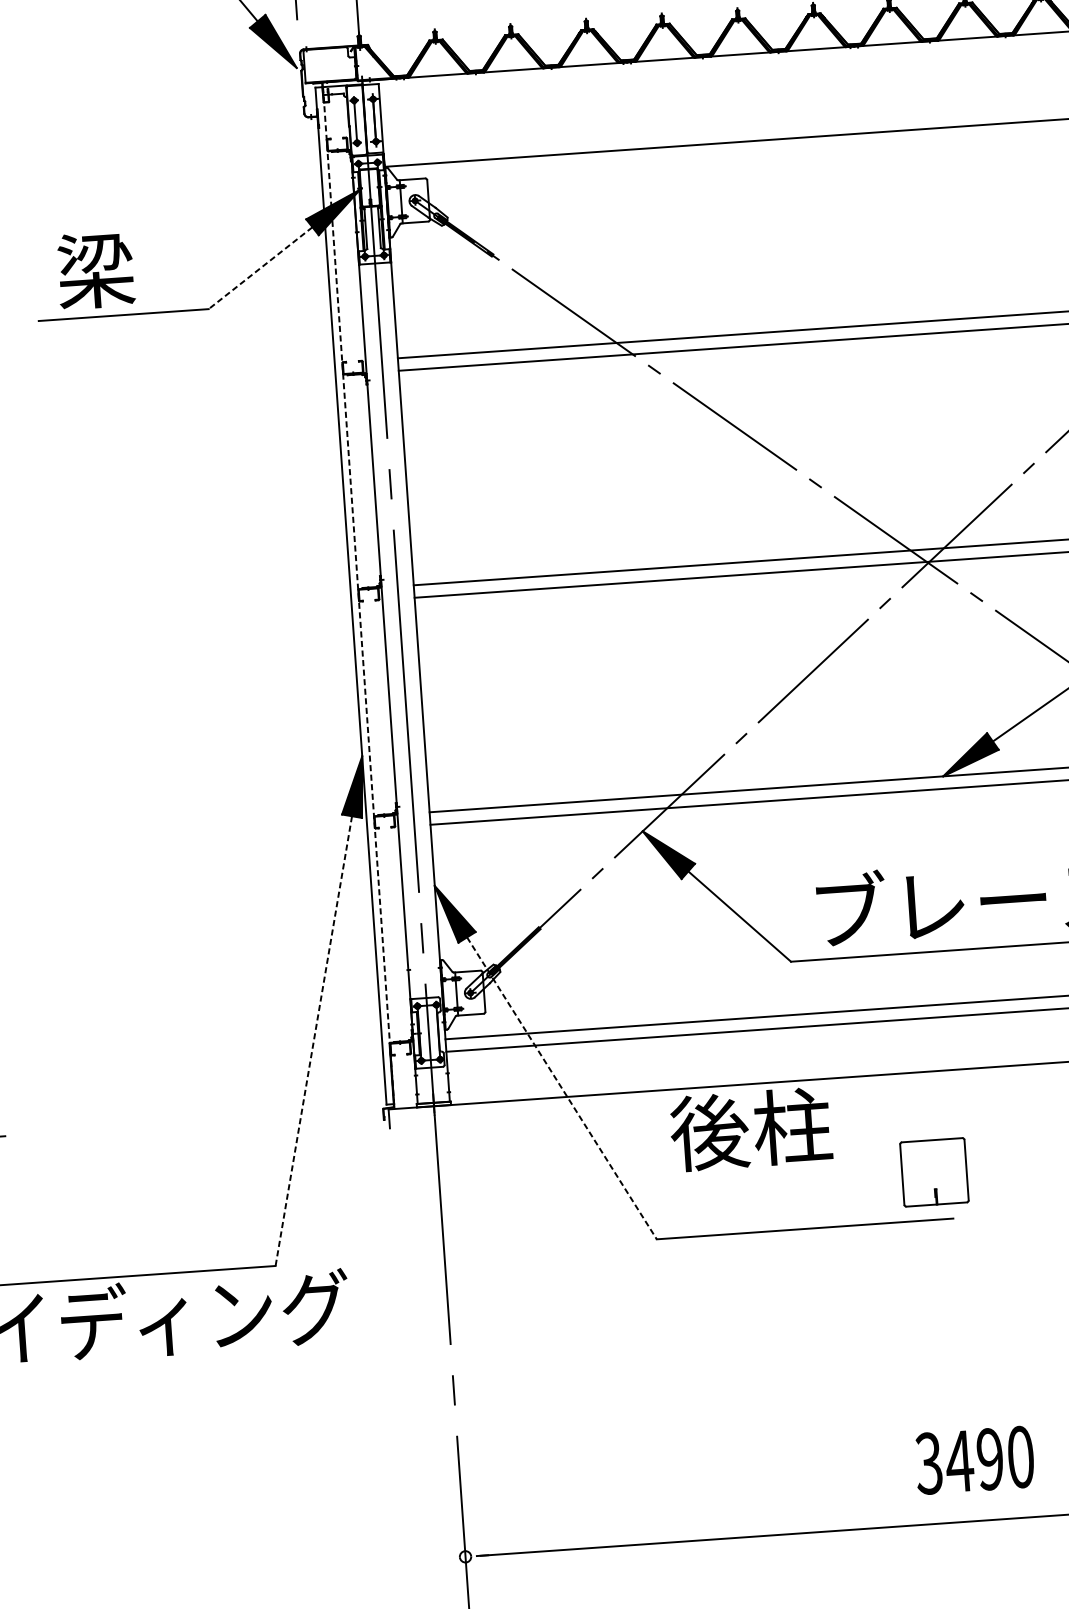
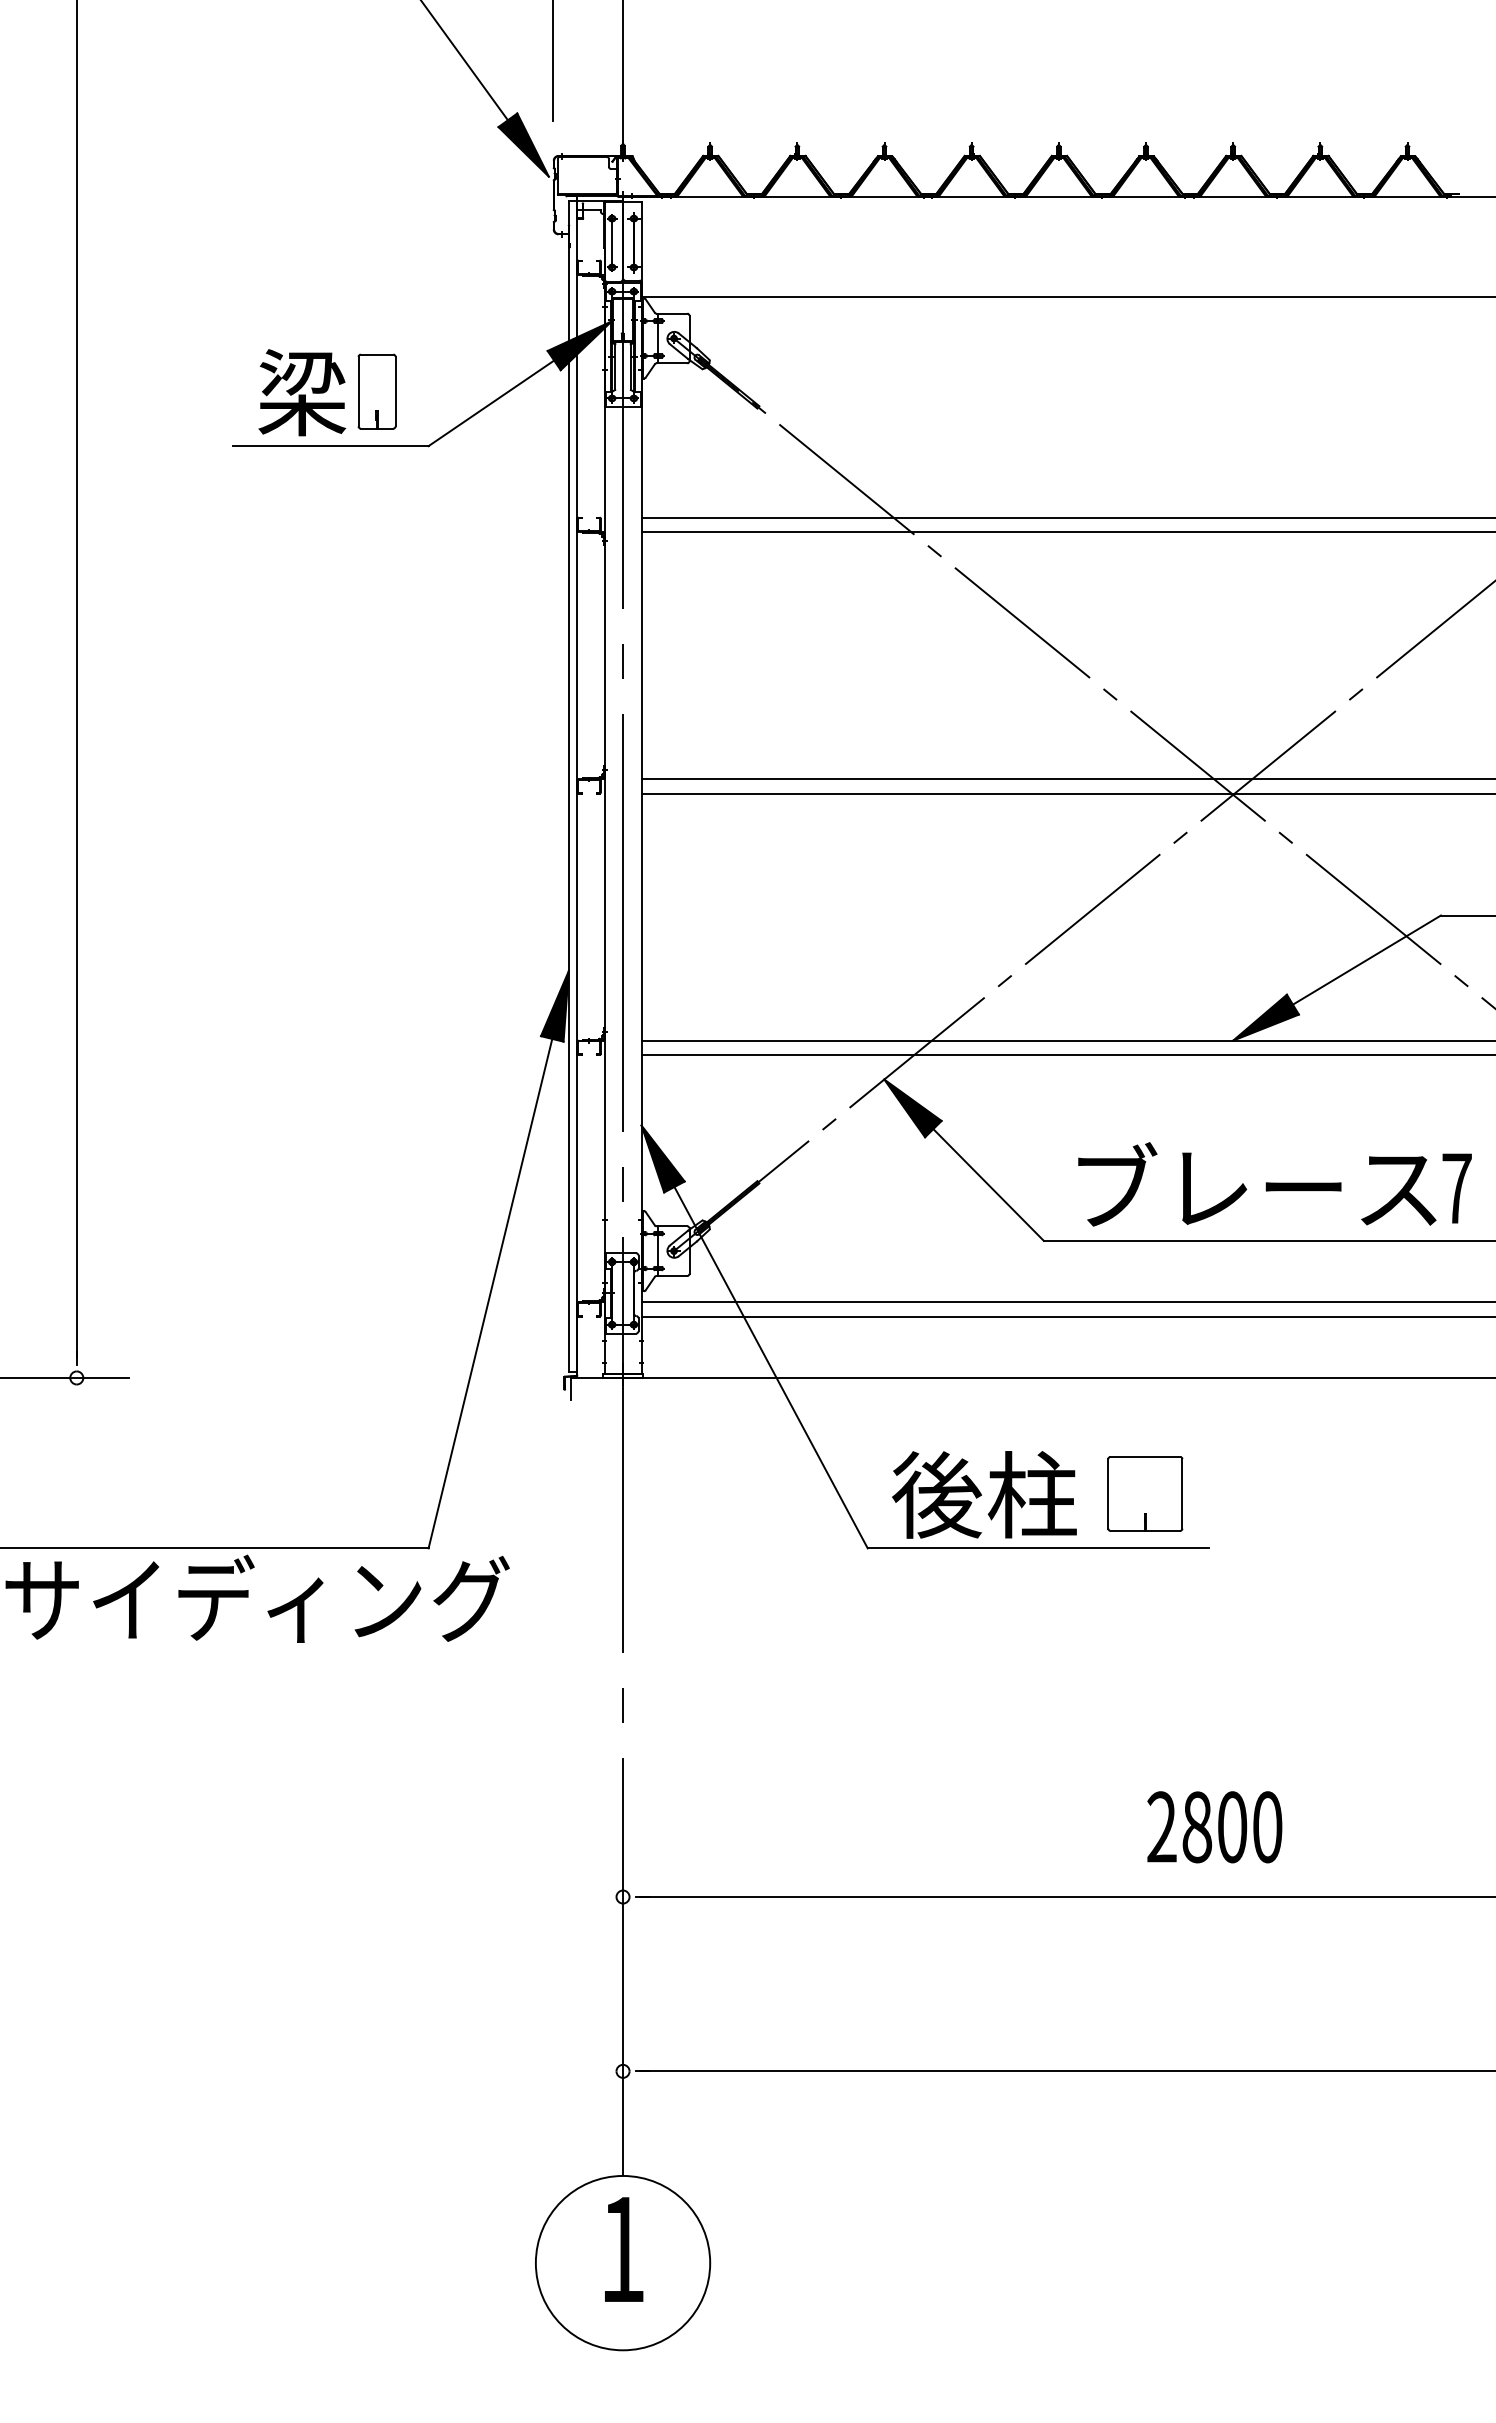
part: (160, 264) -> (376, 391), added
line: (260, 268) -> (491, 403), dashed -> solid
line: (358, 595) -> (577, 786), dashed -> solid
line: (313, 1041) -> (490, 1294), dashed -> solid
line: (562, 1088) -> (771, 1367), dashed -> solid
text: (750, 1129) -> (984, 1494), moved
part: (934, 1172) -> (1145, 1493), moved
text: (959, 1461) -> (1196, 1827), 3490 -> 2800

